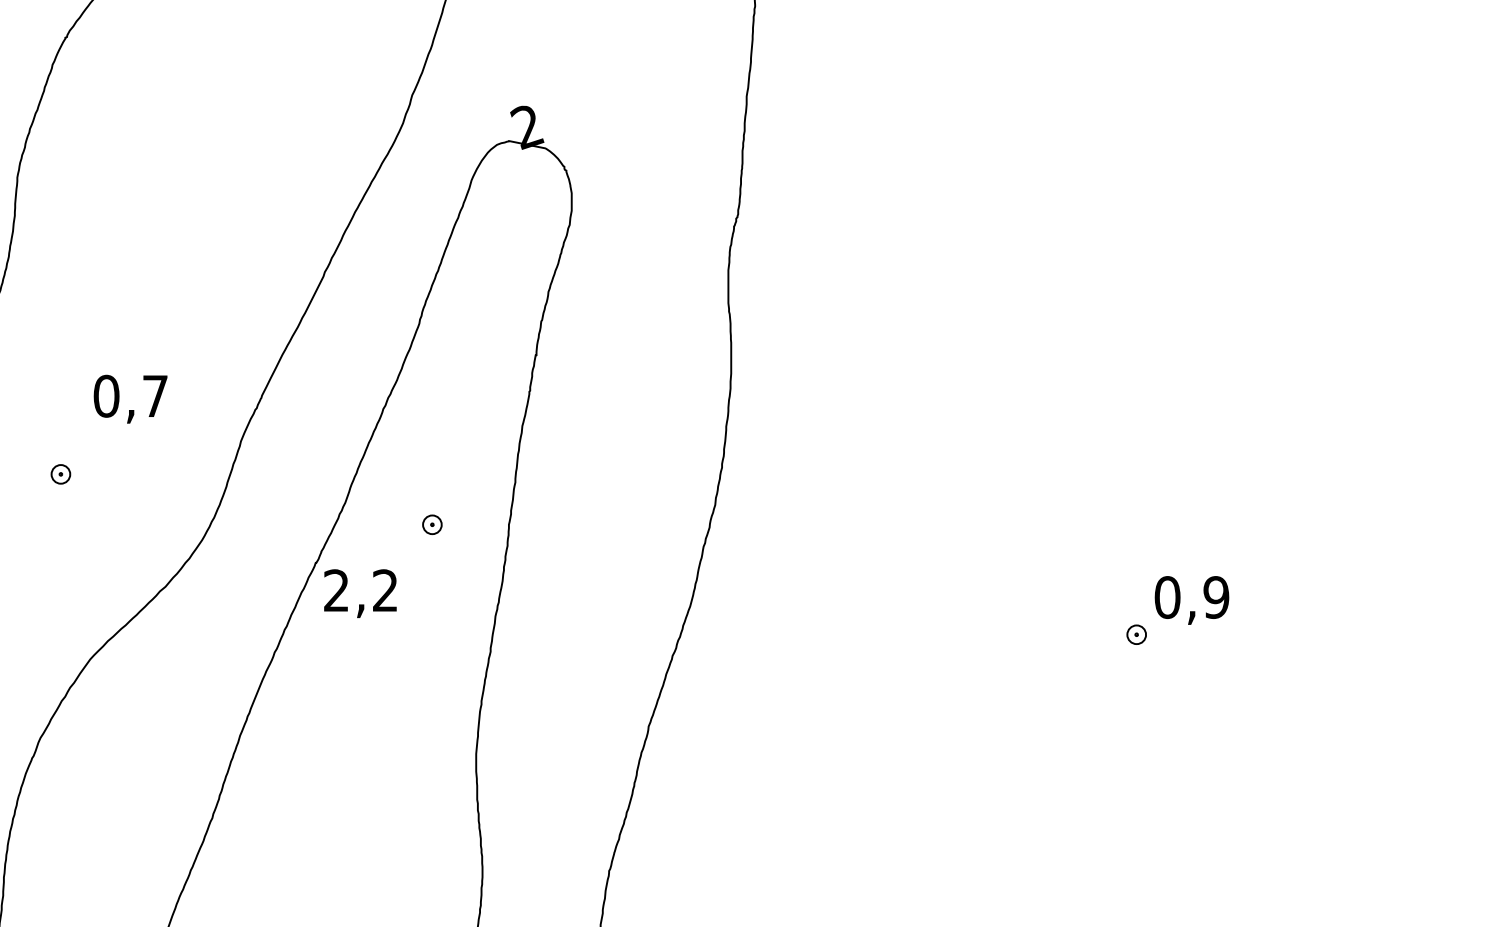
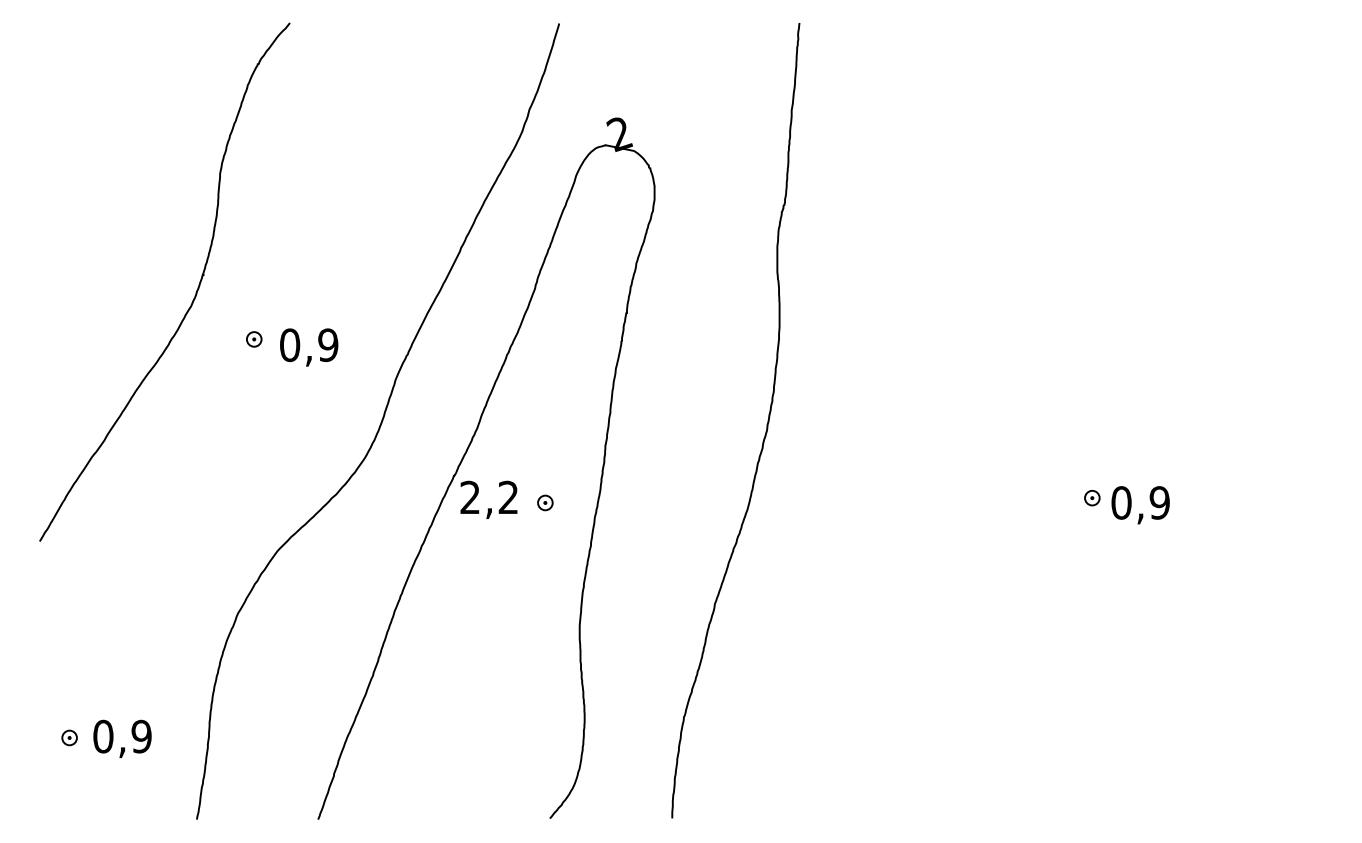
text: (155, 396) -> (328, 345), 0,7 -> 0,9
part: (61, 474) -> (254, 339), moved
part: (432, 524) -> (545, 502), moved
part: (1136, 635) -> (1092, 498), moved

